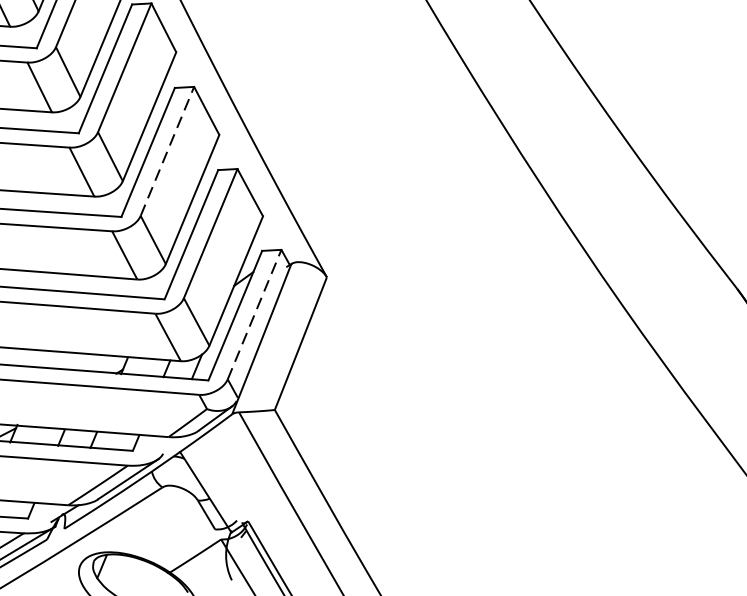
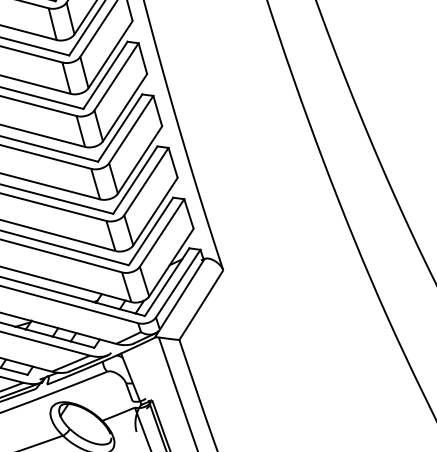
line: (167, 151) -> (146, 181), dashed -> solid
line: (254, 314) -> (178, 283), dashed -> solid

